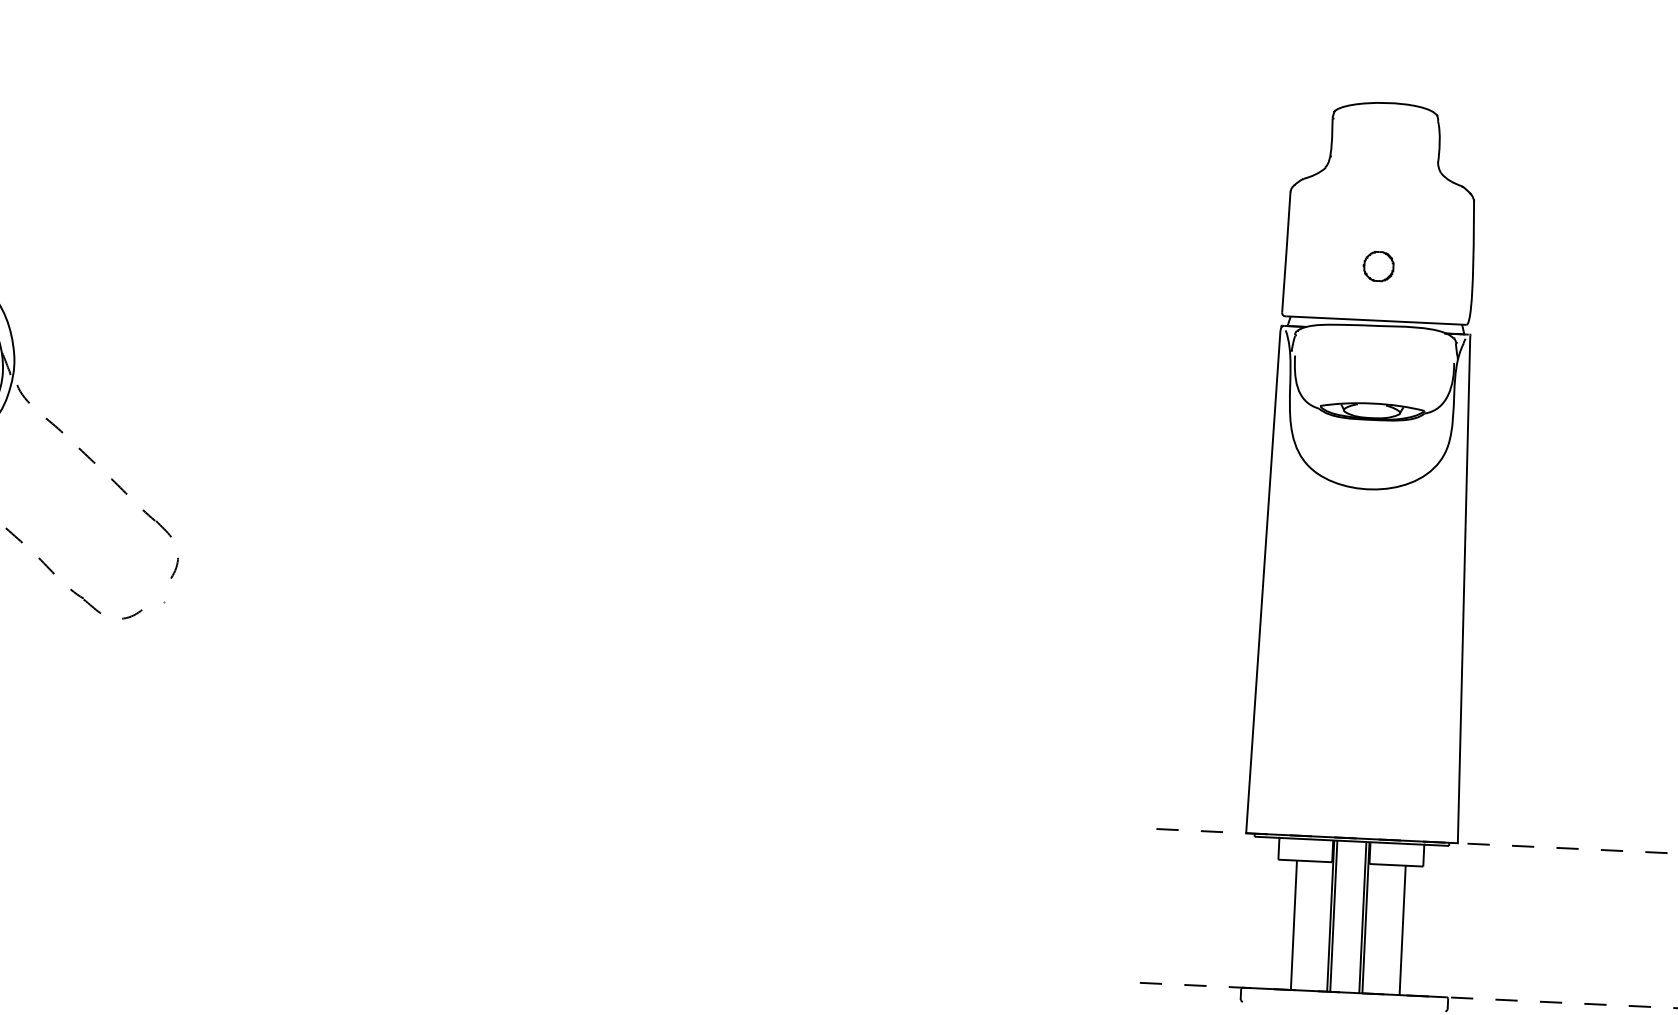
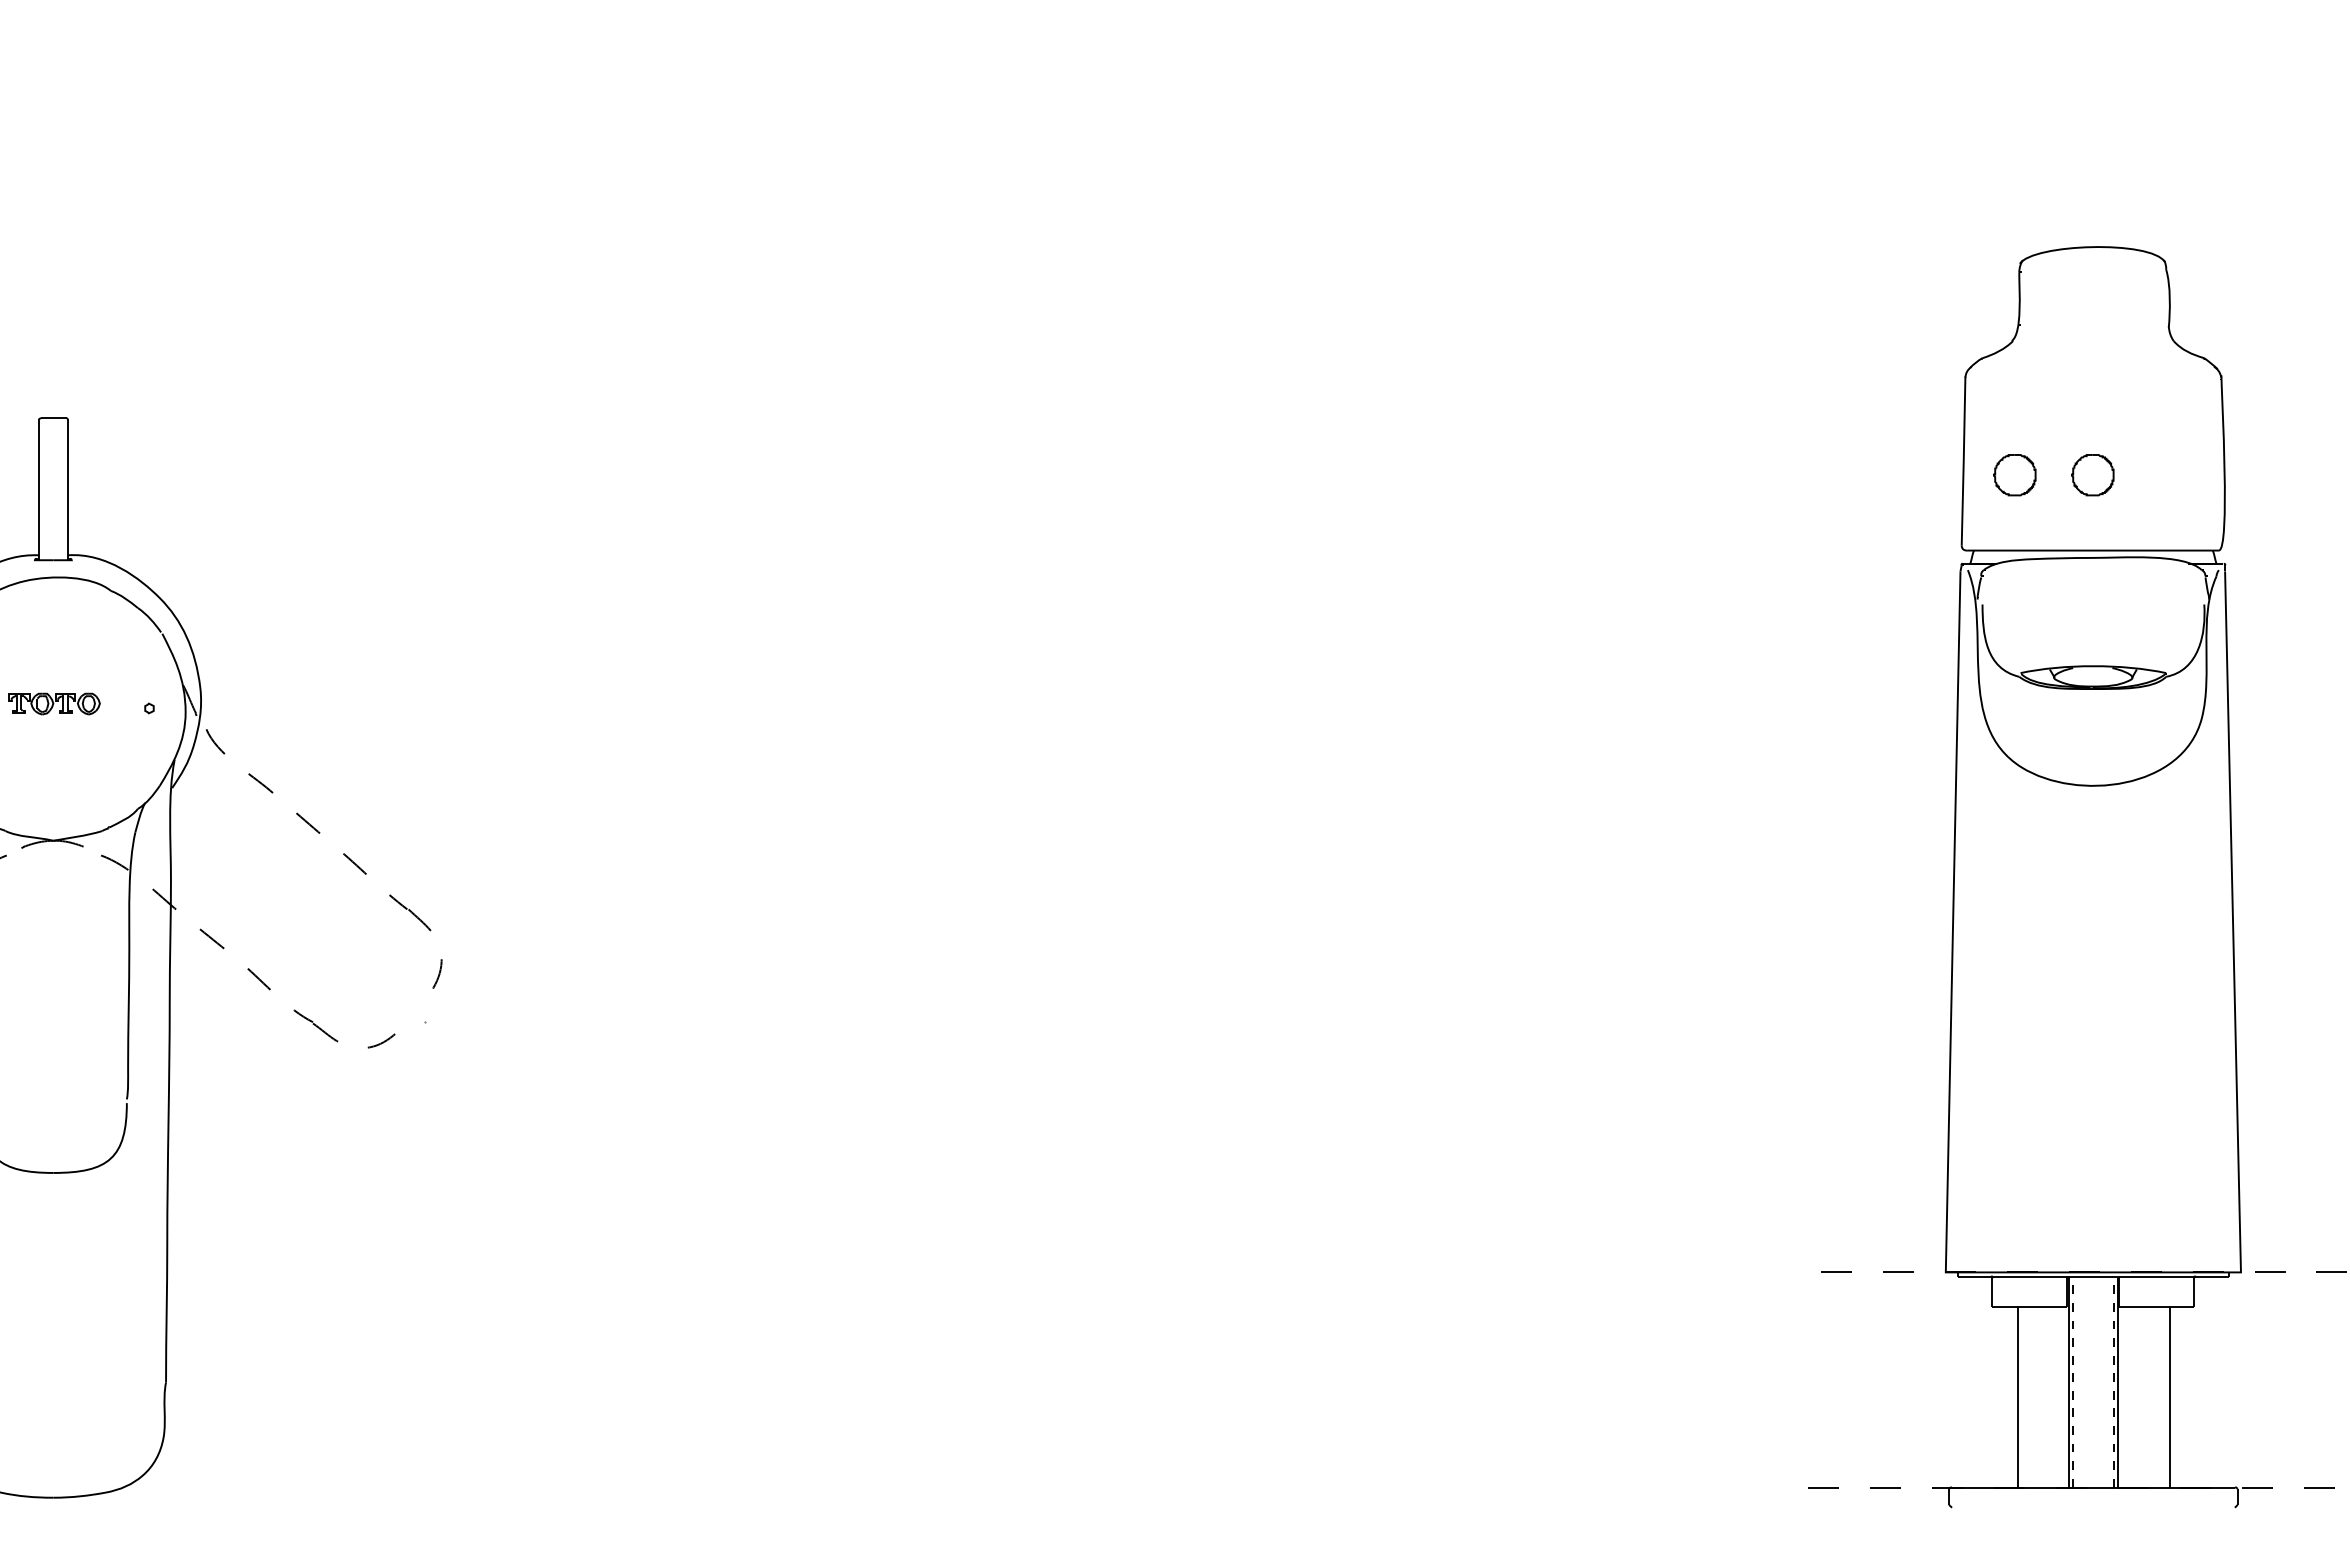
part: (1322, 264) -> (2014, 475), added
line: (1334, 915) -> (2073, 1381), solid -> dashed
line: (1362, 917) -> (2113, 1381), solid -> dashed

